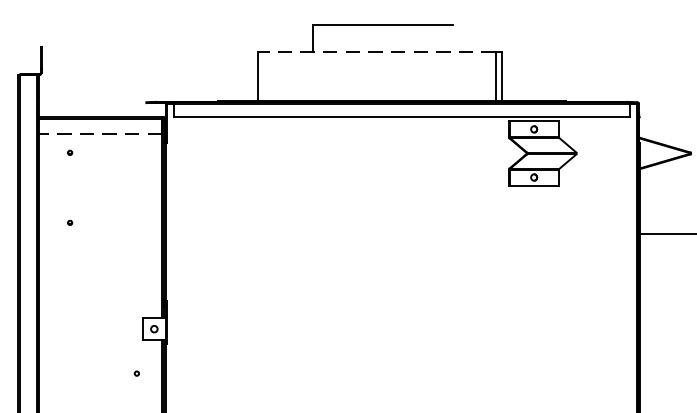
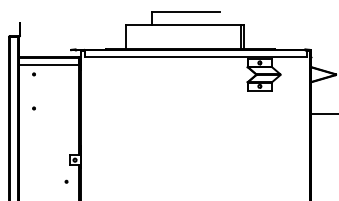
line: (377, 52) -> (183, 25), dashed -> solid
line: (99, 134) -> (48, 65), dashed -> solid

